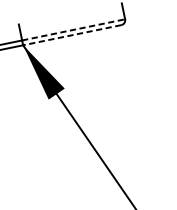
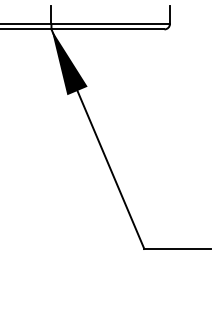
line: (74, 29) -> (111, 23), dashed -> solid
line: (71, 35) -> (107, 29), dashed -> solid

